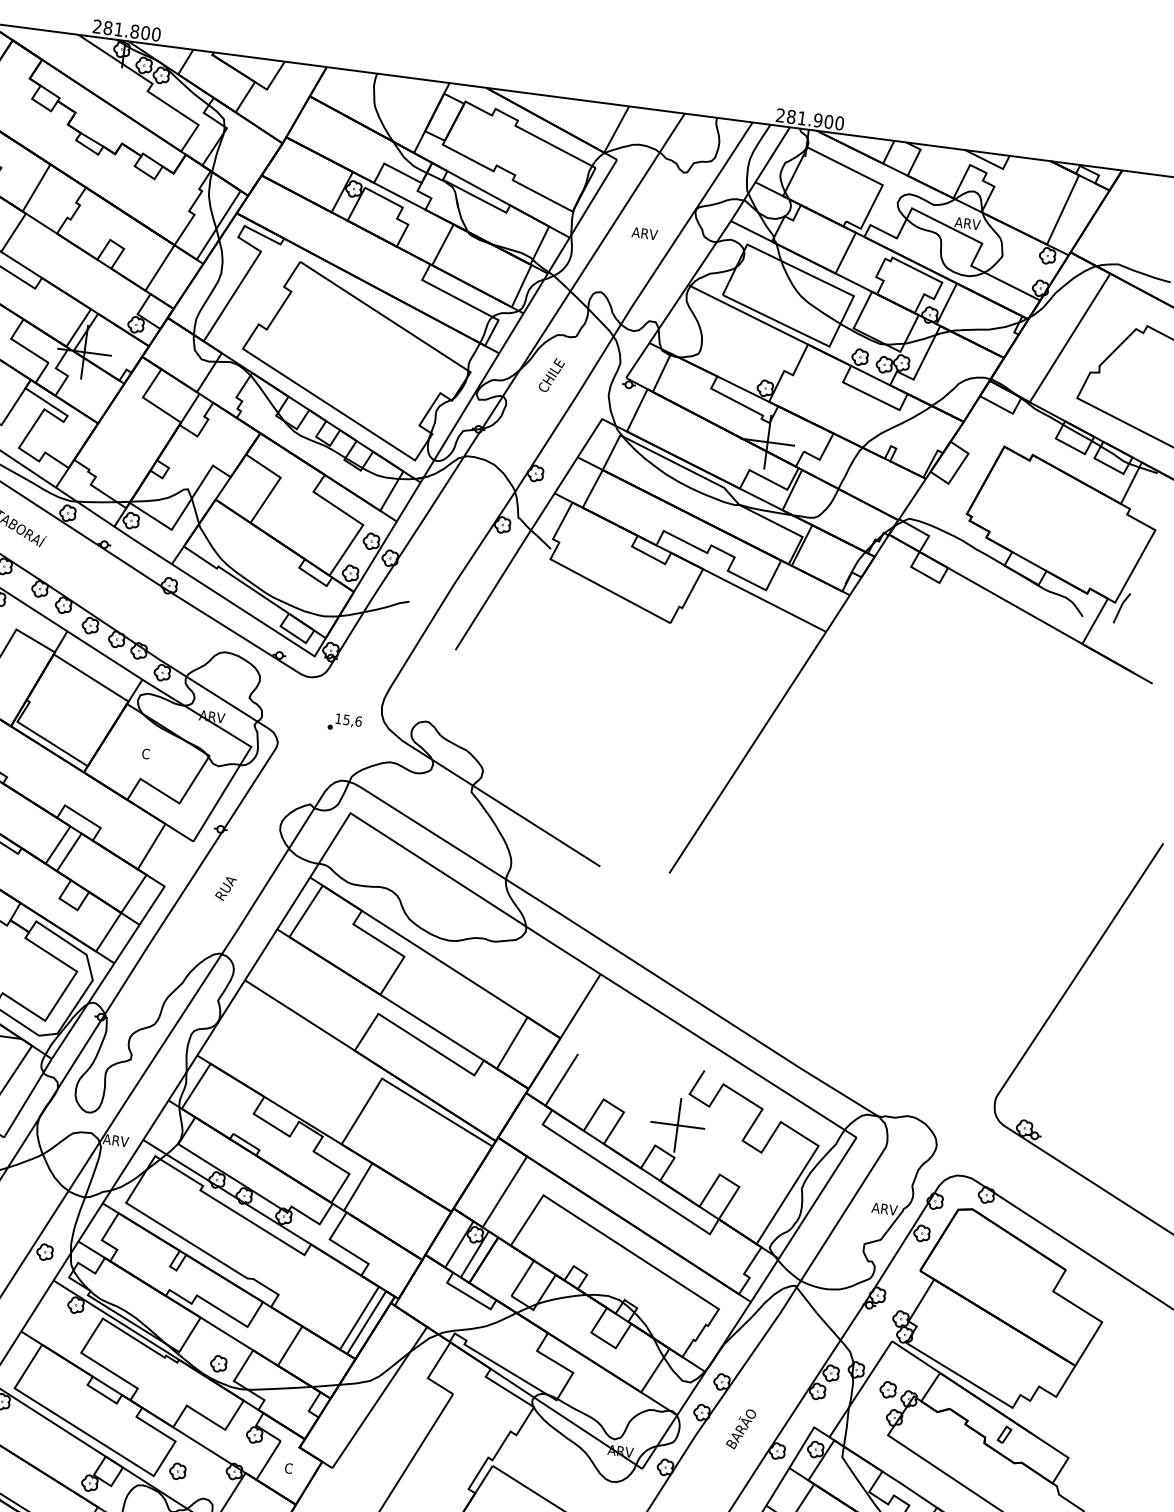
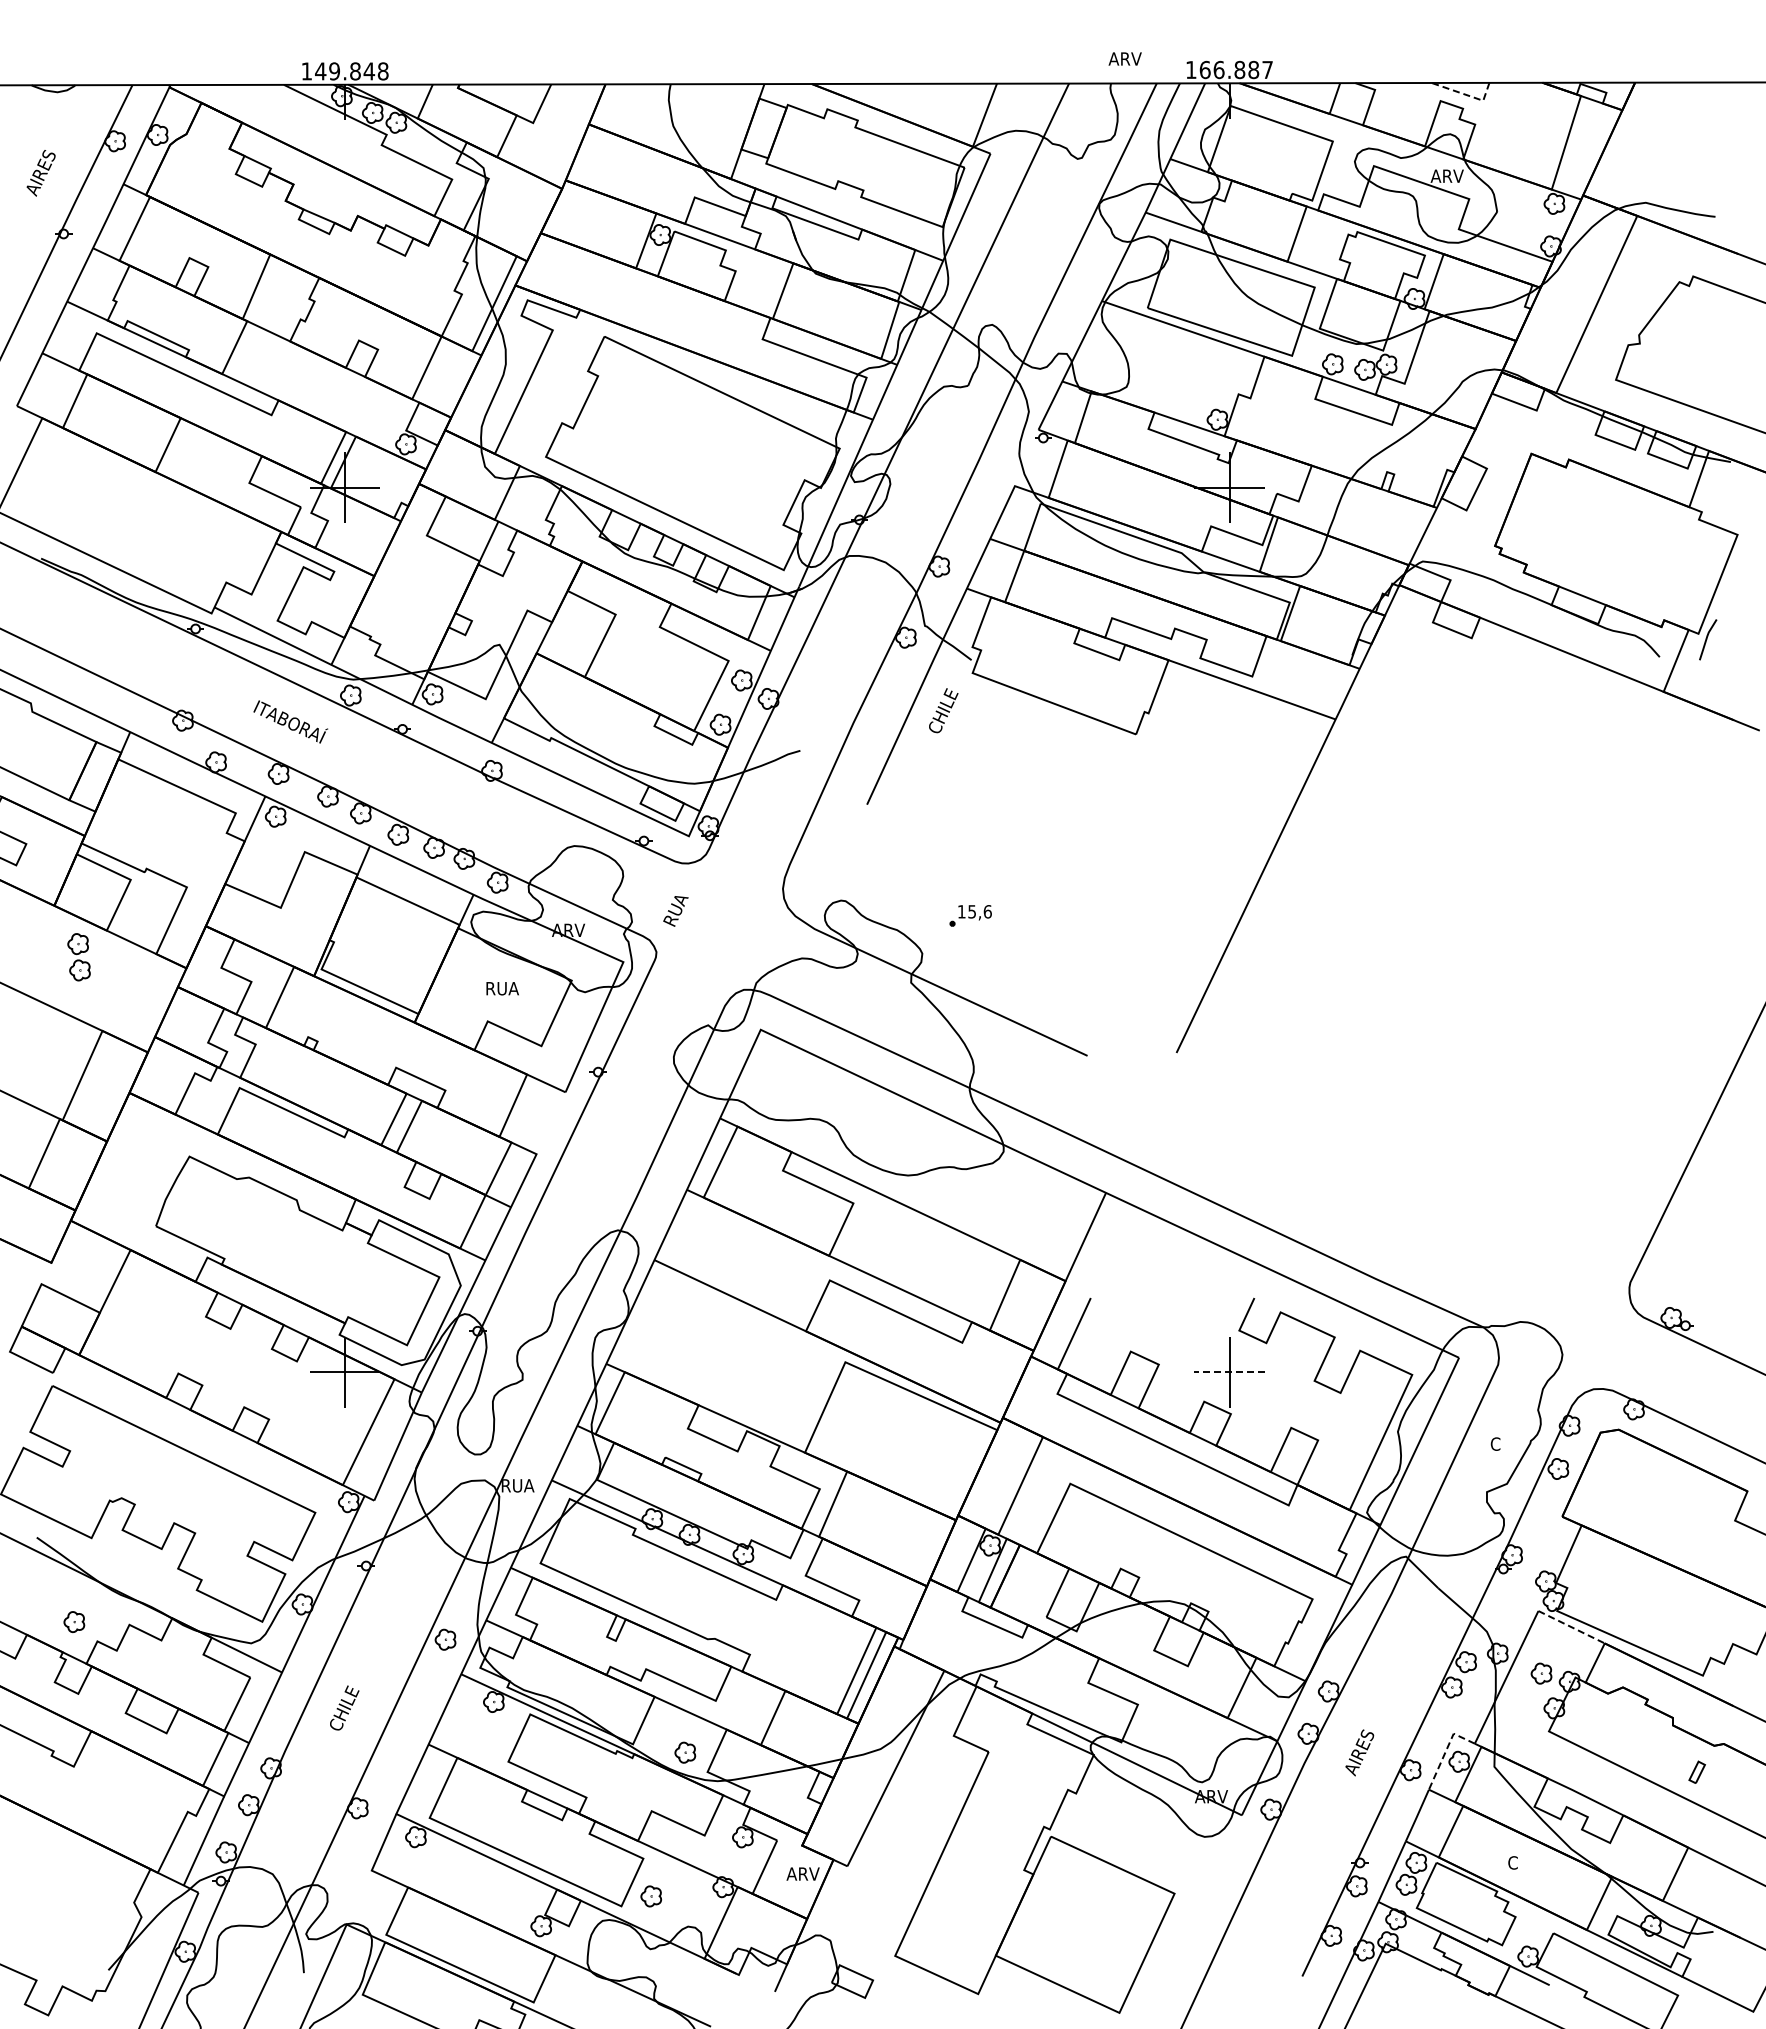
text: (126, 30) -> (344, 71), 281.800 -> 149.848
text: (810, 119) -> (1229, 69), 281.900 -> 166.887
line: (990, 162) -> (1466, 94), solid -> dashed
text: (644, 233) -> (1124, 58), moved
text: (551, 375) -> (943, 710), moved
part: (344, 722) -> (970, 915), moved
text: (154, 754) -> (501, 988), C -> RUA
text: (225, 889) -> (675, 911), moved
line: (677, 1125) -> (1229, 1372), solid -> dashed
text: (116, 1140) -> (517, 1485), ARV -> RUA
text: (884, 1208) -> (1506, 1443), ARV -> C
line: (915, 1357) -> (1571, 1627), solid -> dashed
text: (740, 1429) -> (1360, 1748), BARÃO -> AIRES
part: (1004, 1434) -> (1696, 1771), moved
line: (806, 1439) -> (1446, 1750), solid -> dashed
text: (296, 1469) -> (802, 1873), C -> ARV

